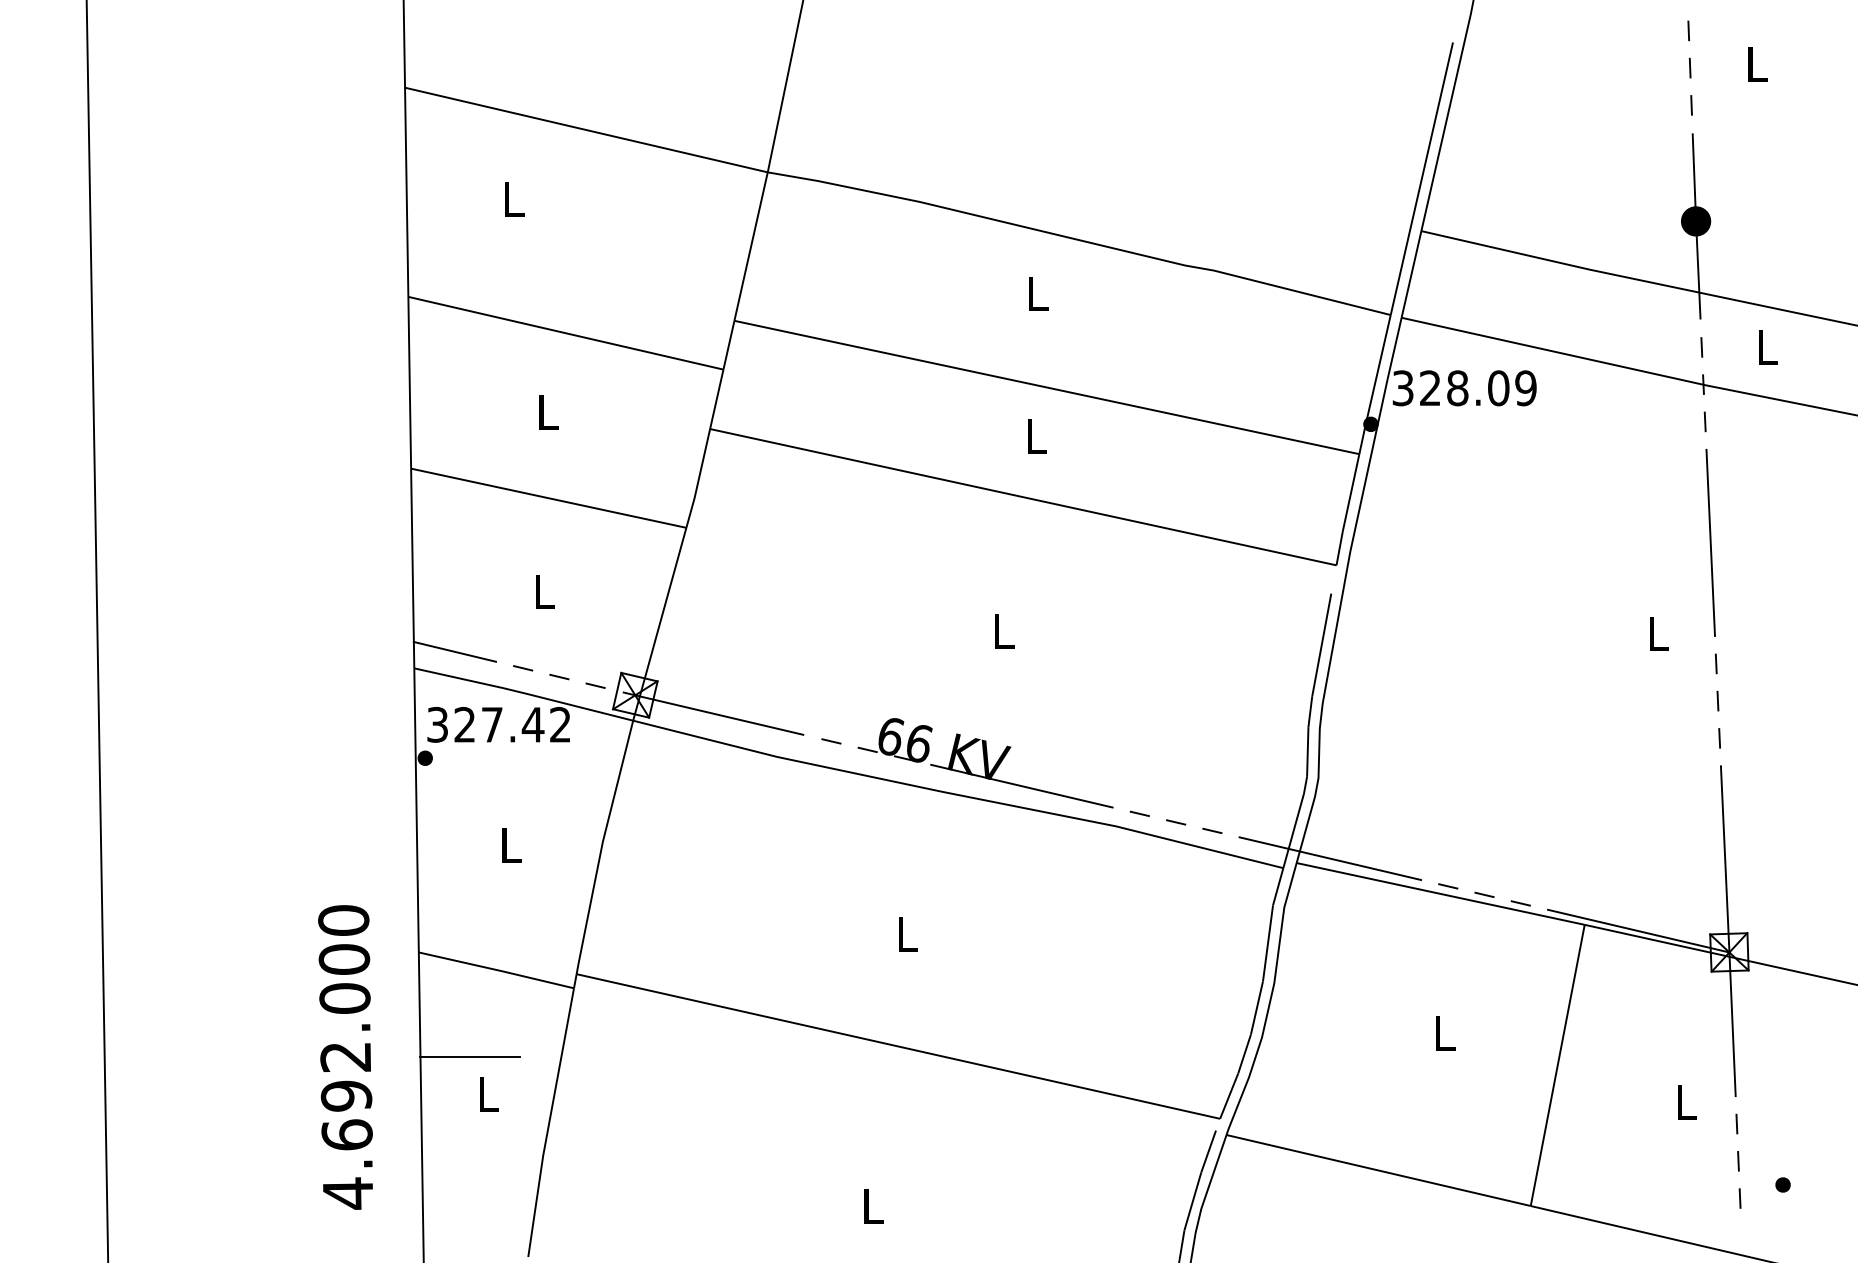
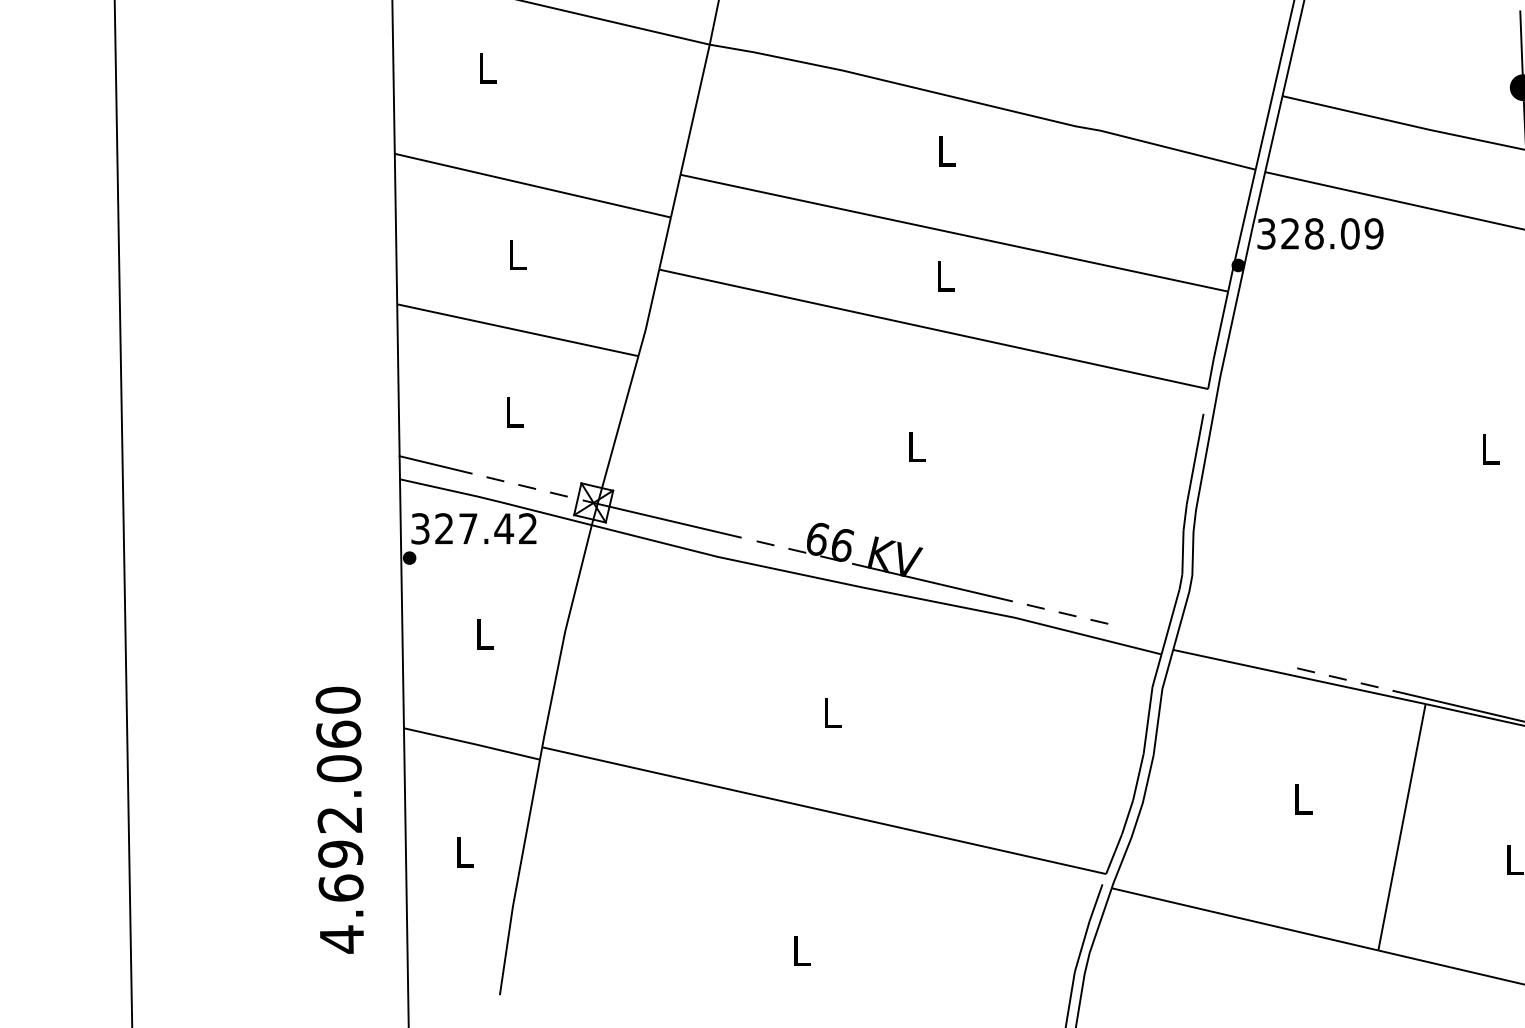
line: (1330, 858) -> (1202, 645), removed
text: (343, 958) -> (337, 733), 4.692.000 -> 4.692.060
line: (469, 1056) -> (448, 819), removed

